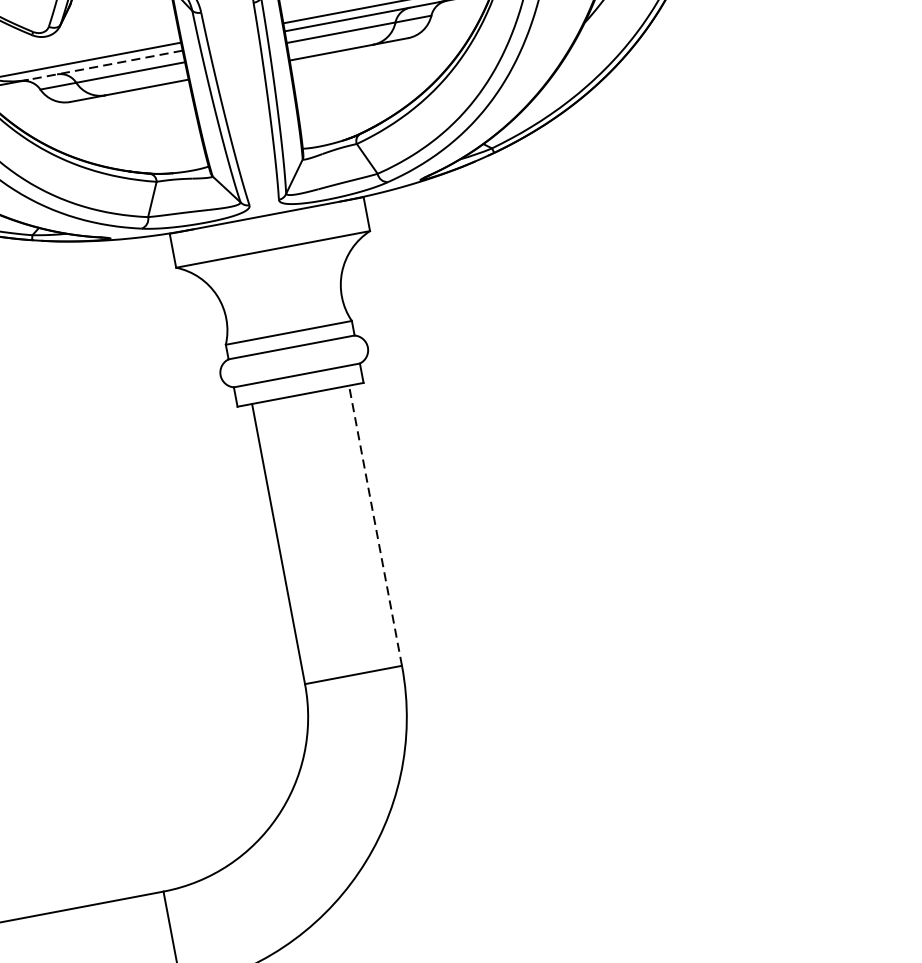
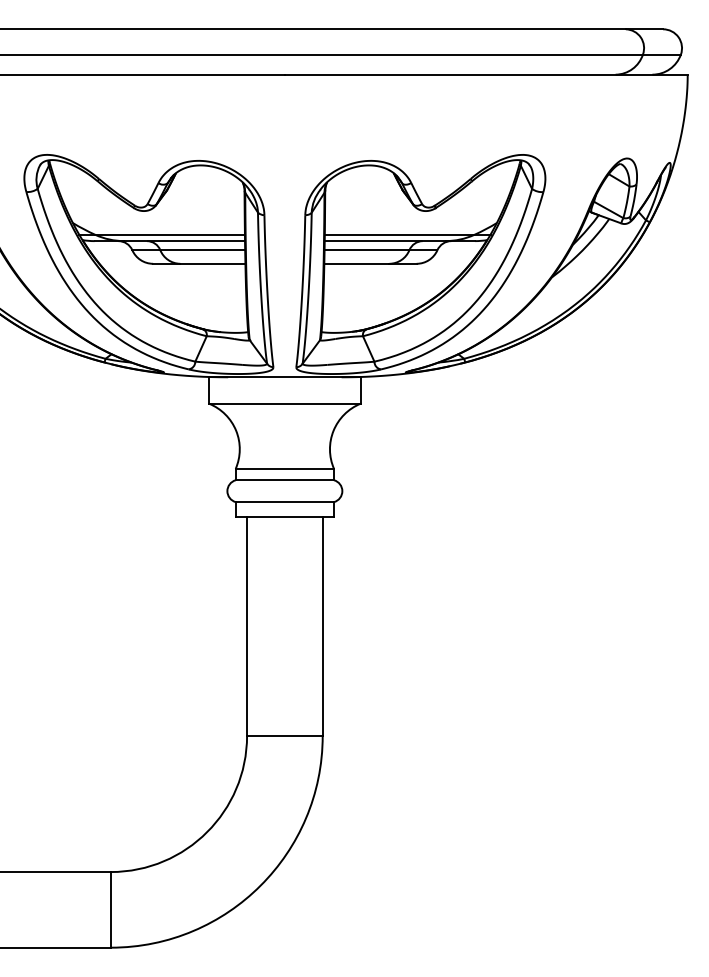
line: (105, 65) -> (184, 241), dashed -> solid
line: (375, 525) -> (322, 626), dashed -> solid

